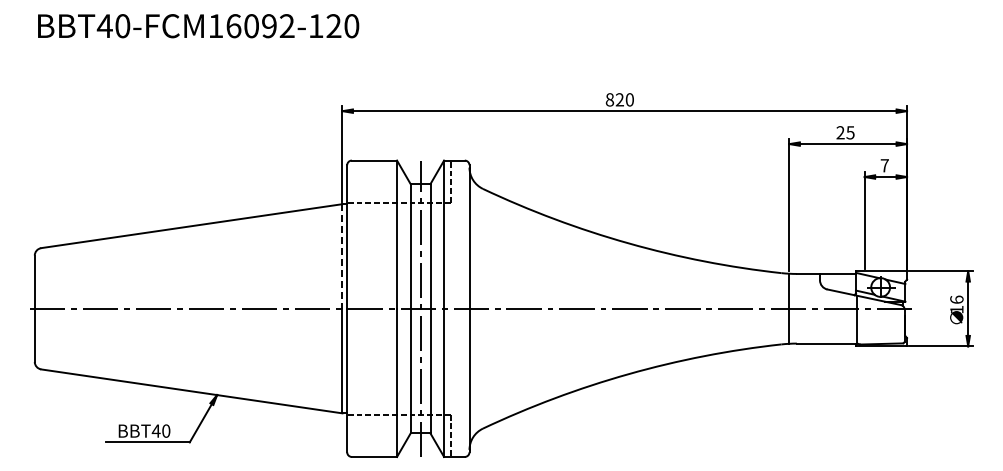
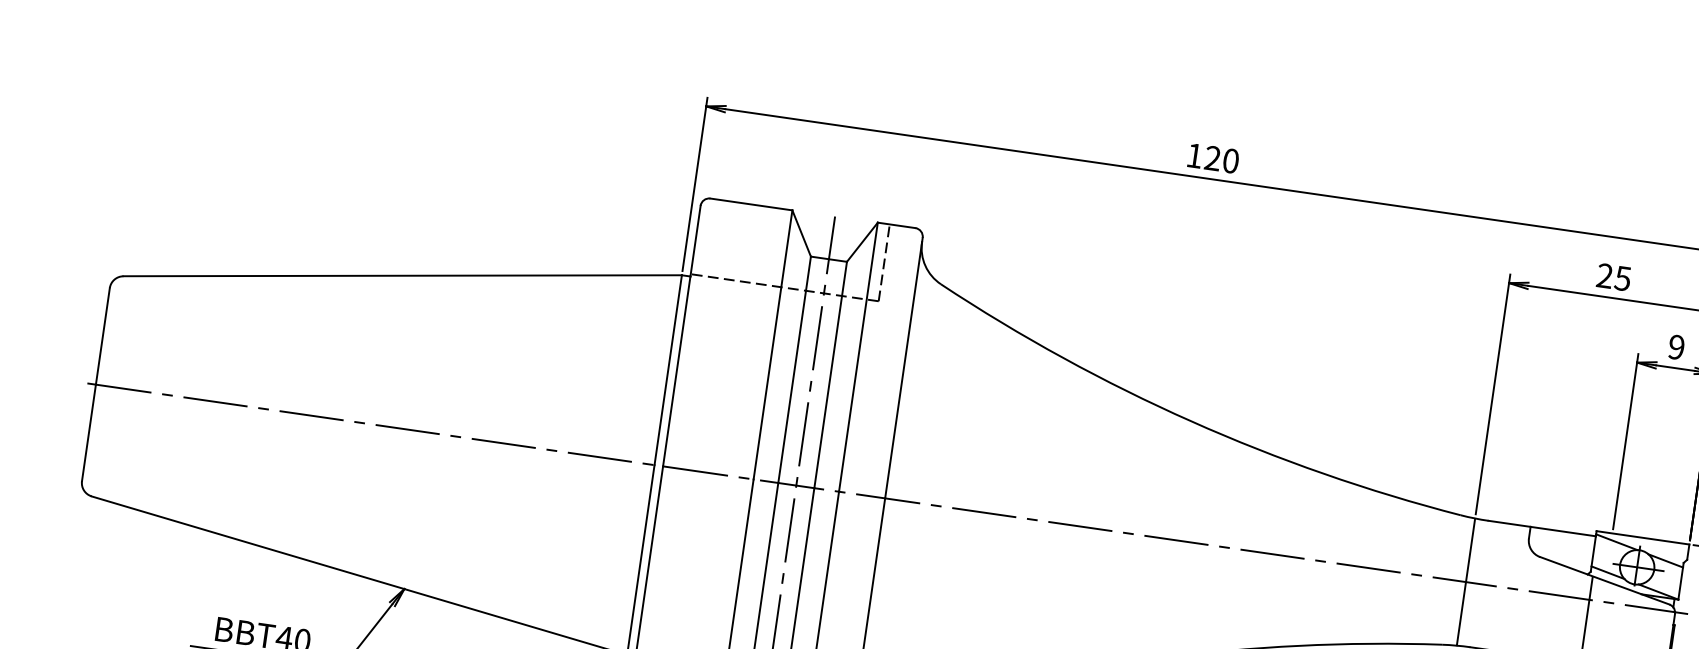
text: (609, 99) -> (1194, 155), 820 -> 120
text: (884, 165) -> (1676, 346), 7 -> 9
line: (342, 256) -> (668, 370), dashed -> solid

